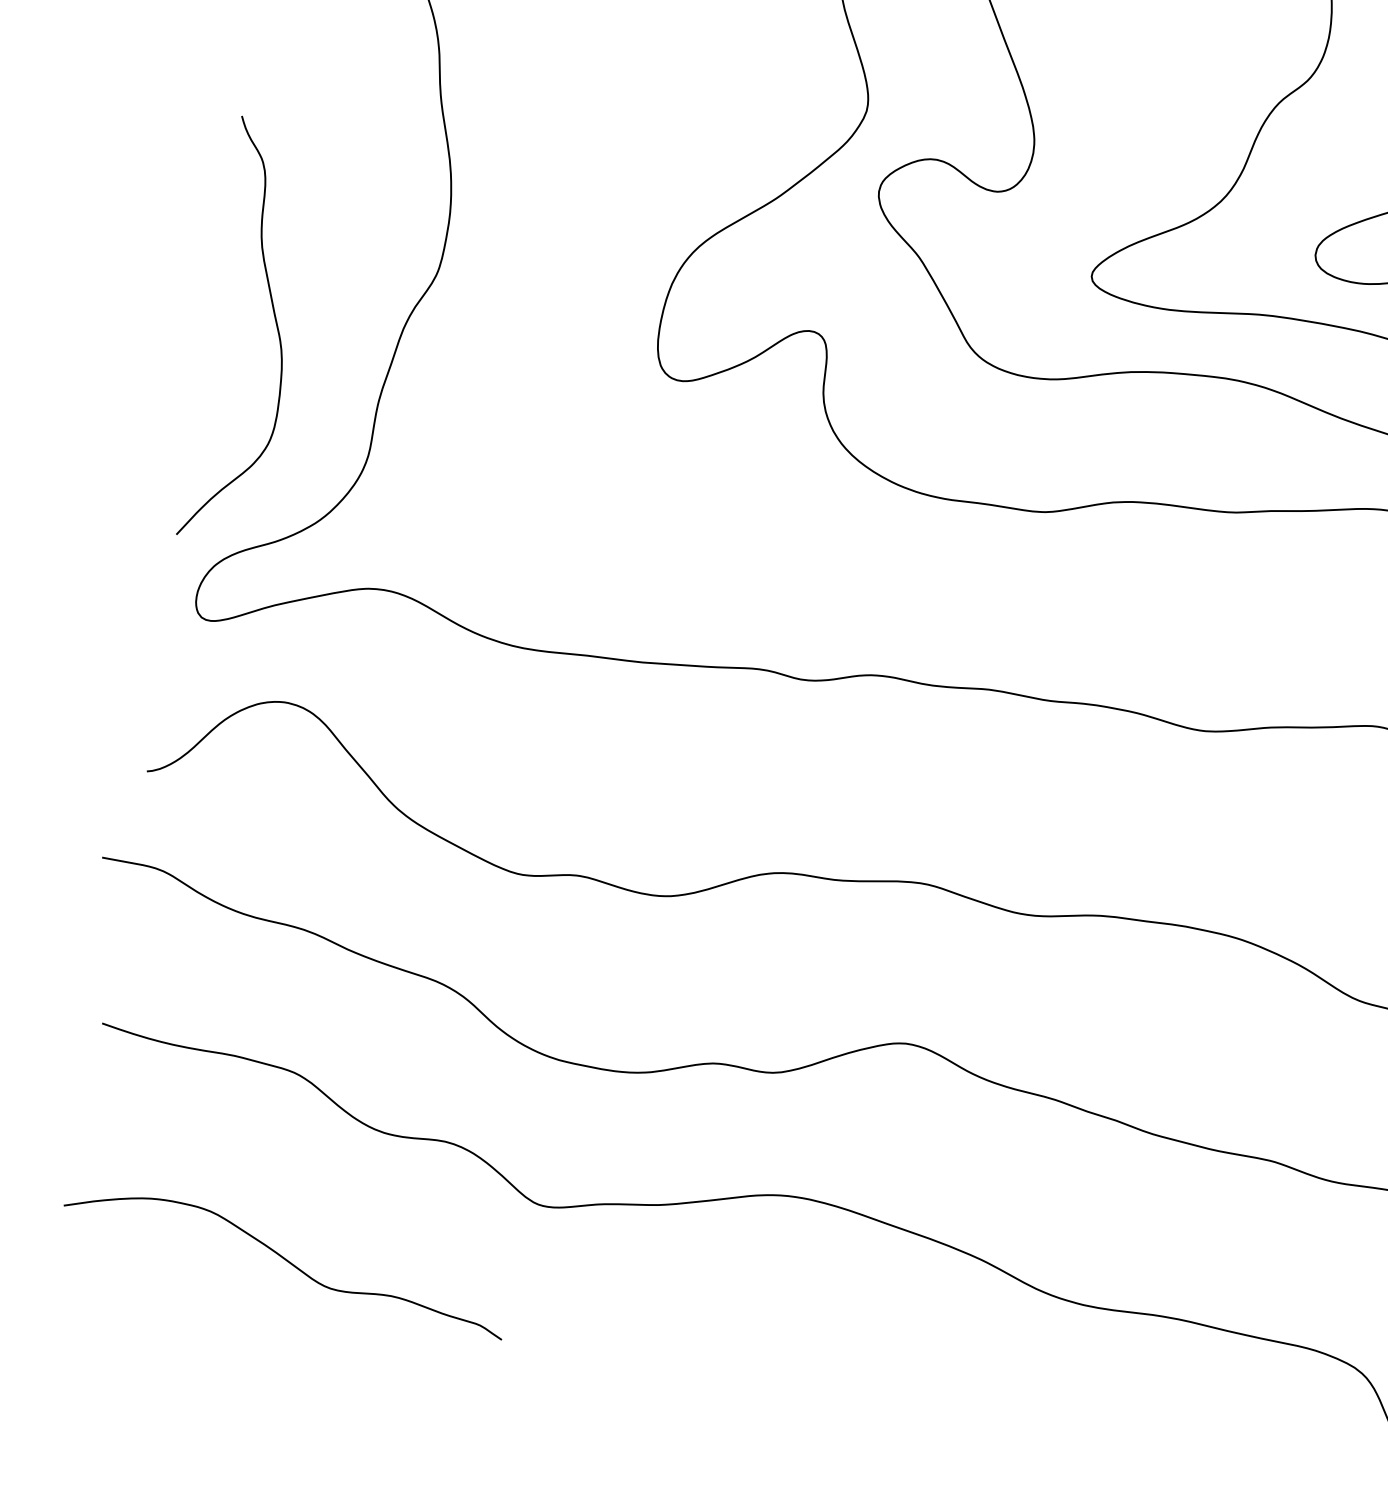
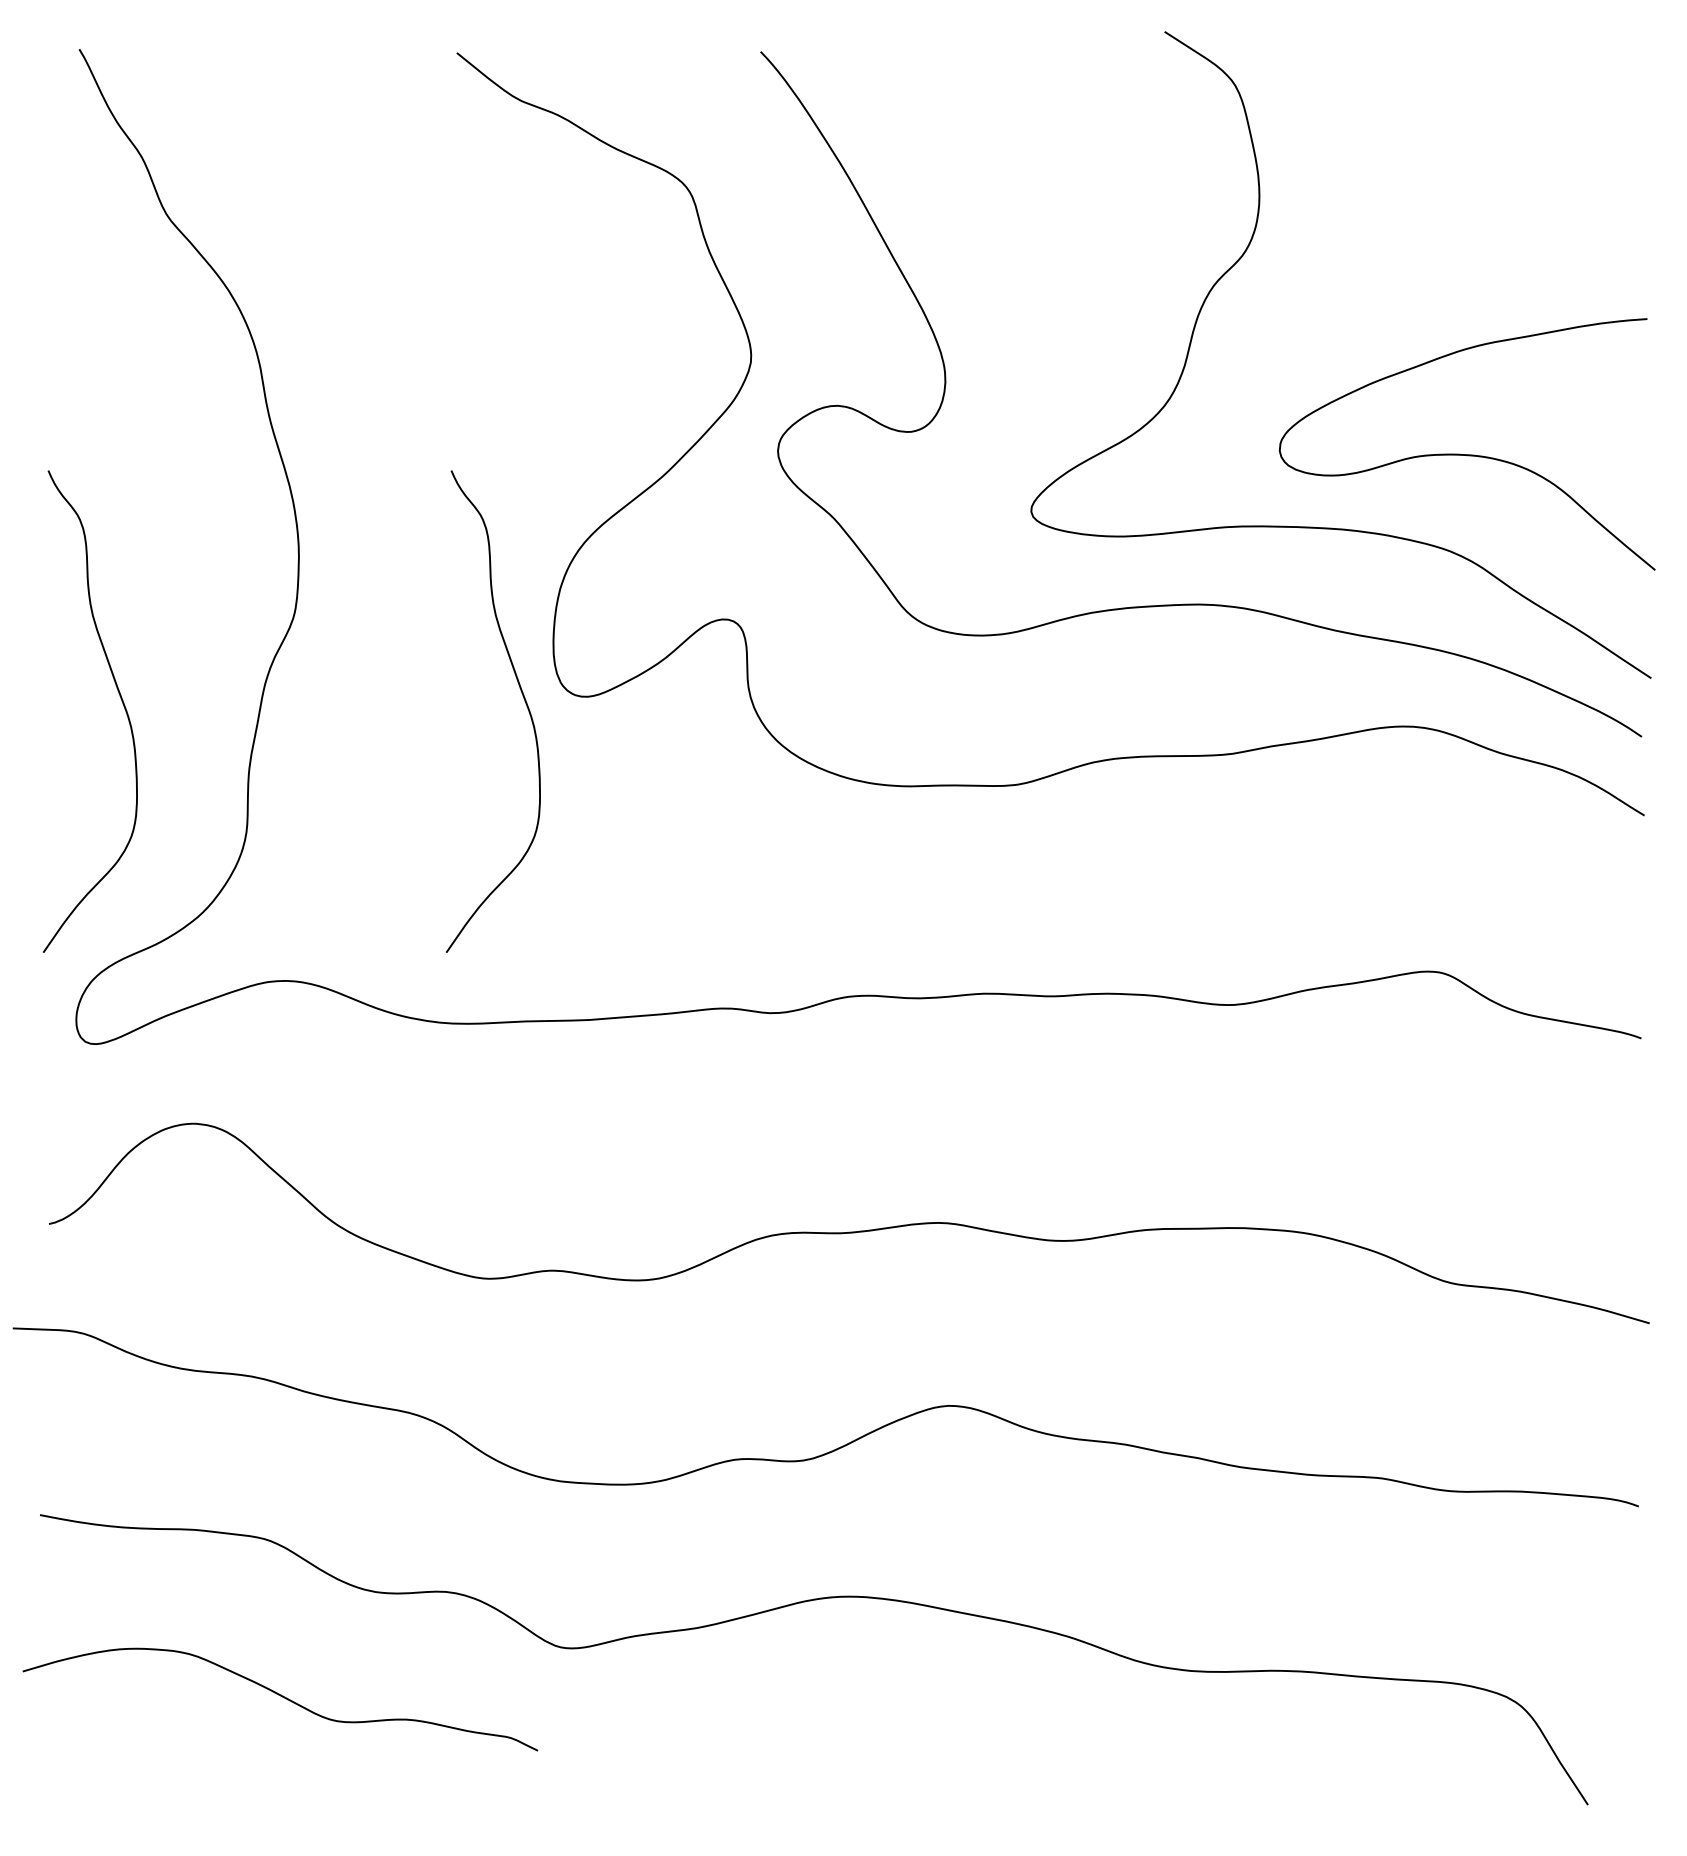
curve: (626, 377) -> (524, 701), added
curve: (286, 1261) -> (282, 1697), moved

